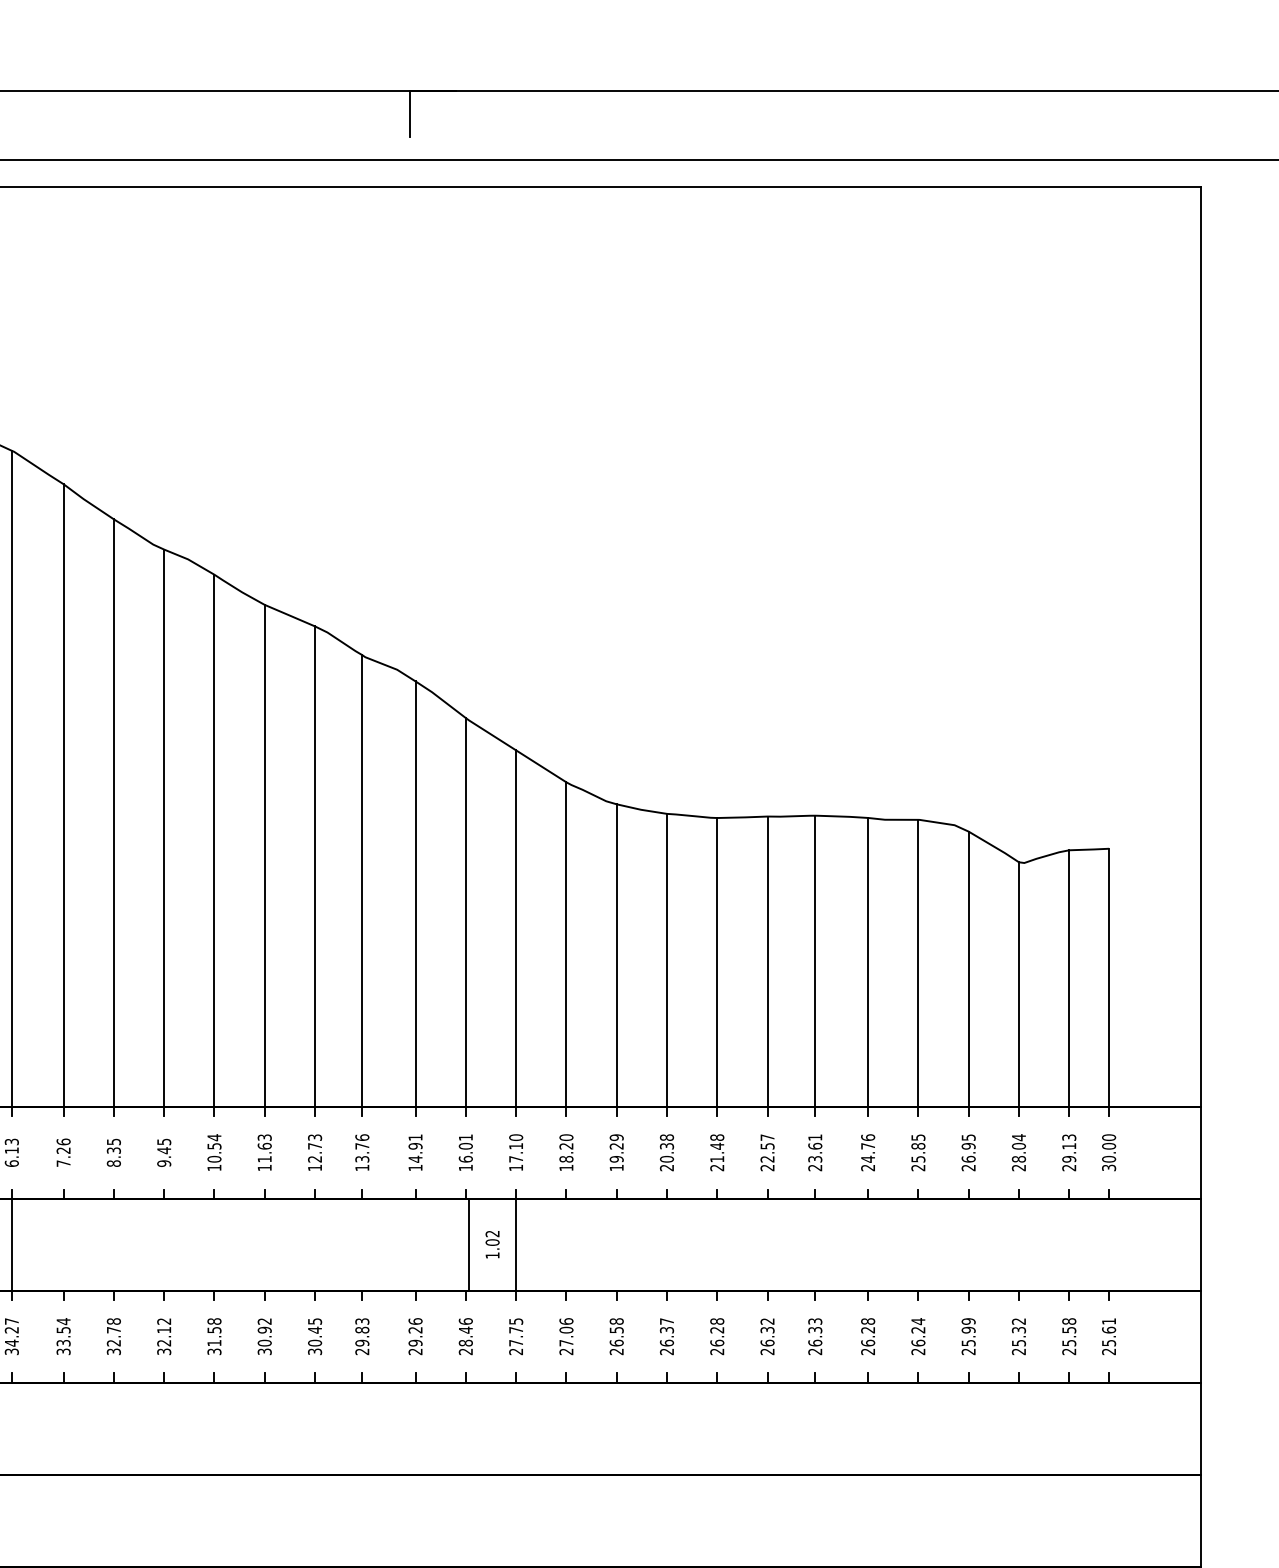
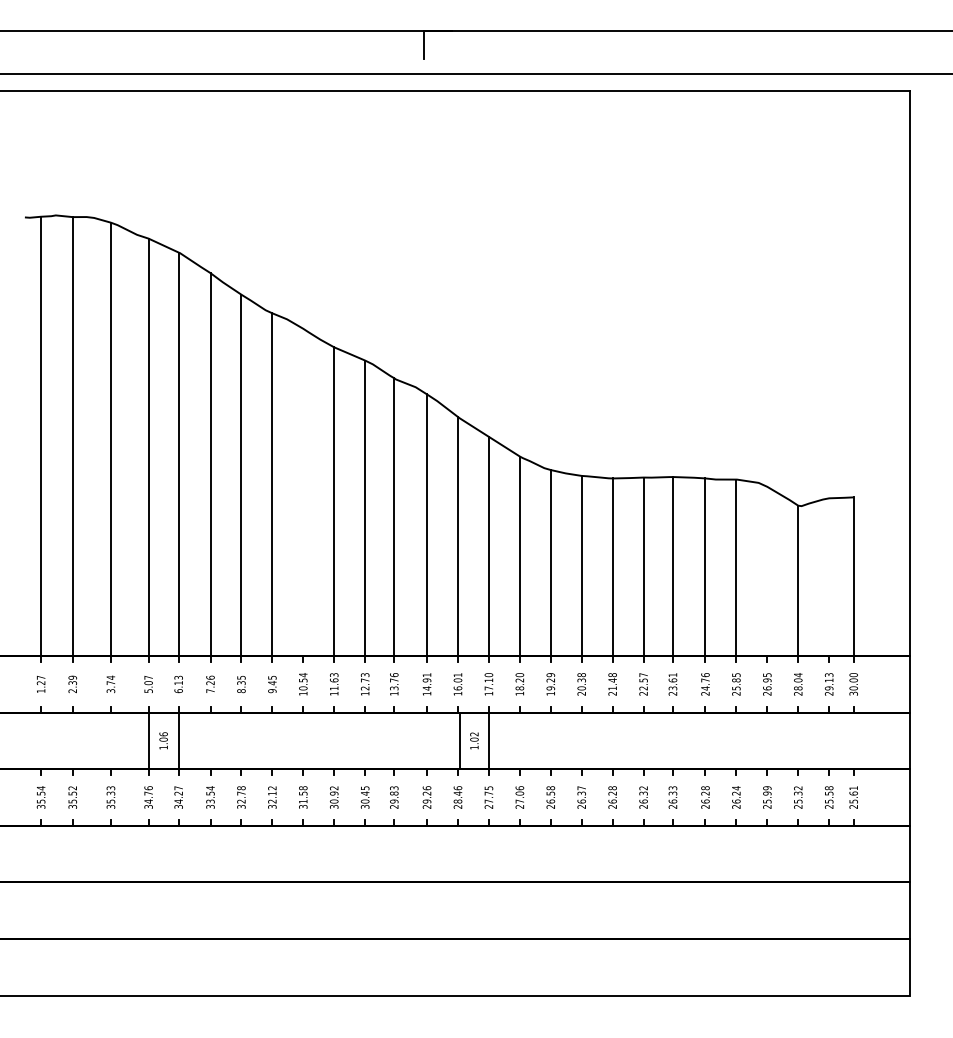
line: (214, 840) -> (303, 492), removed
line: (968, 969) -> (767, 571), removed
line: (1069, 978) -> (829, 577), removed

